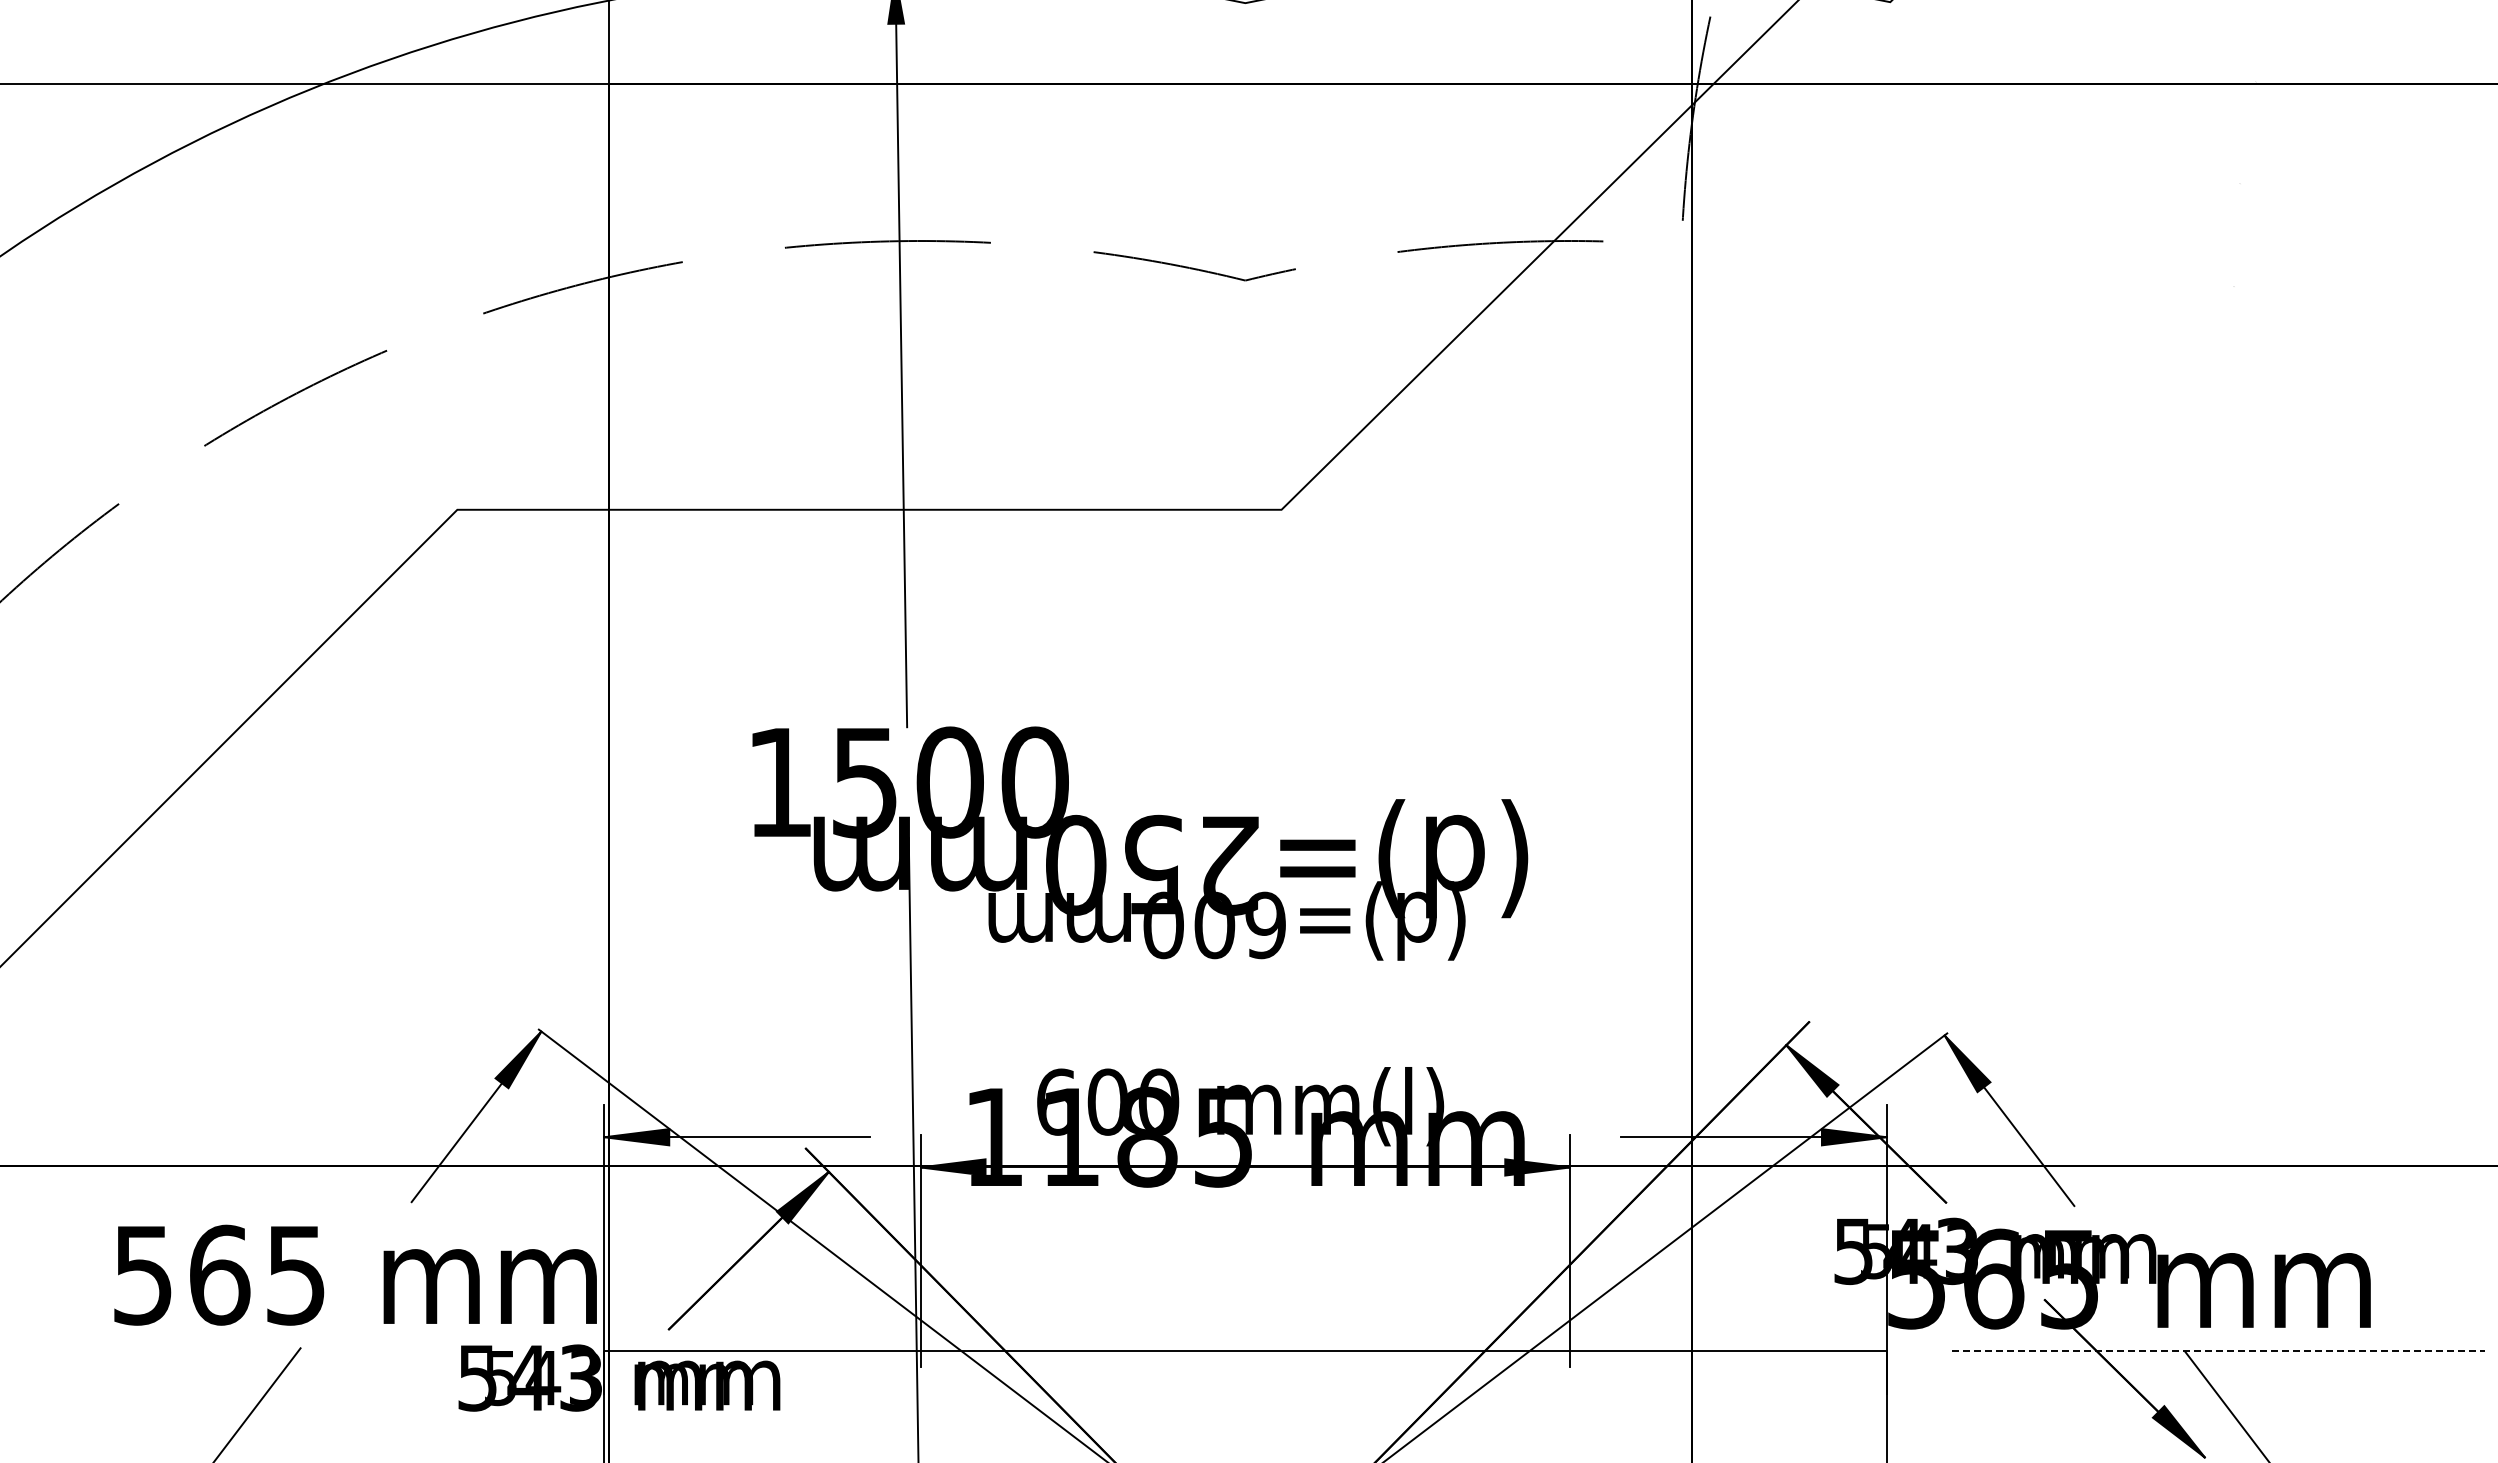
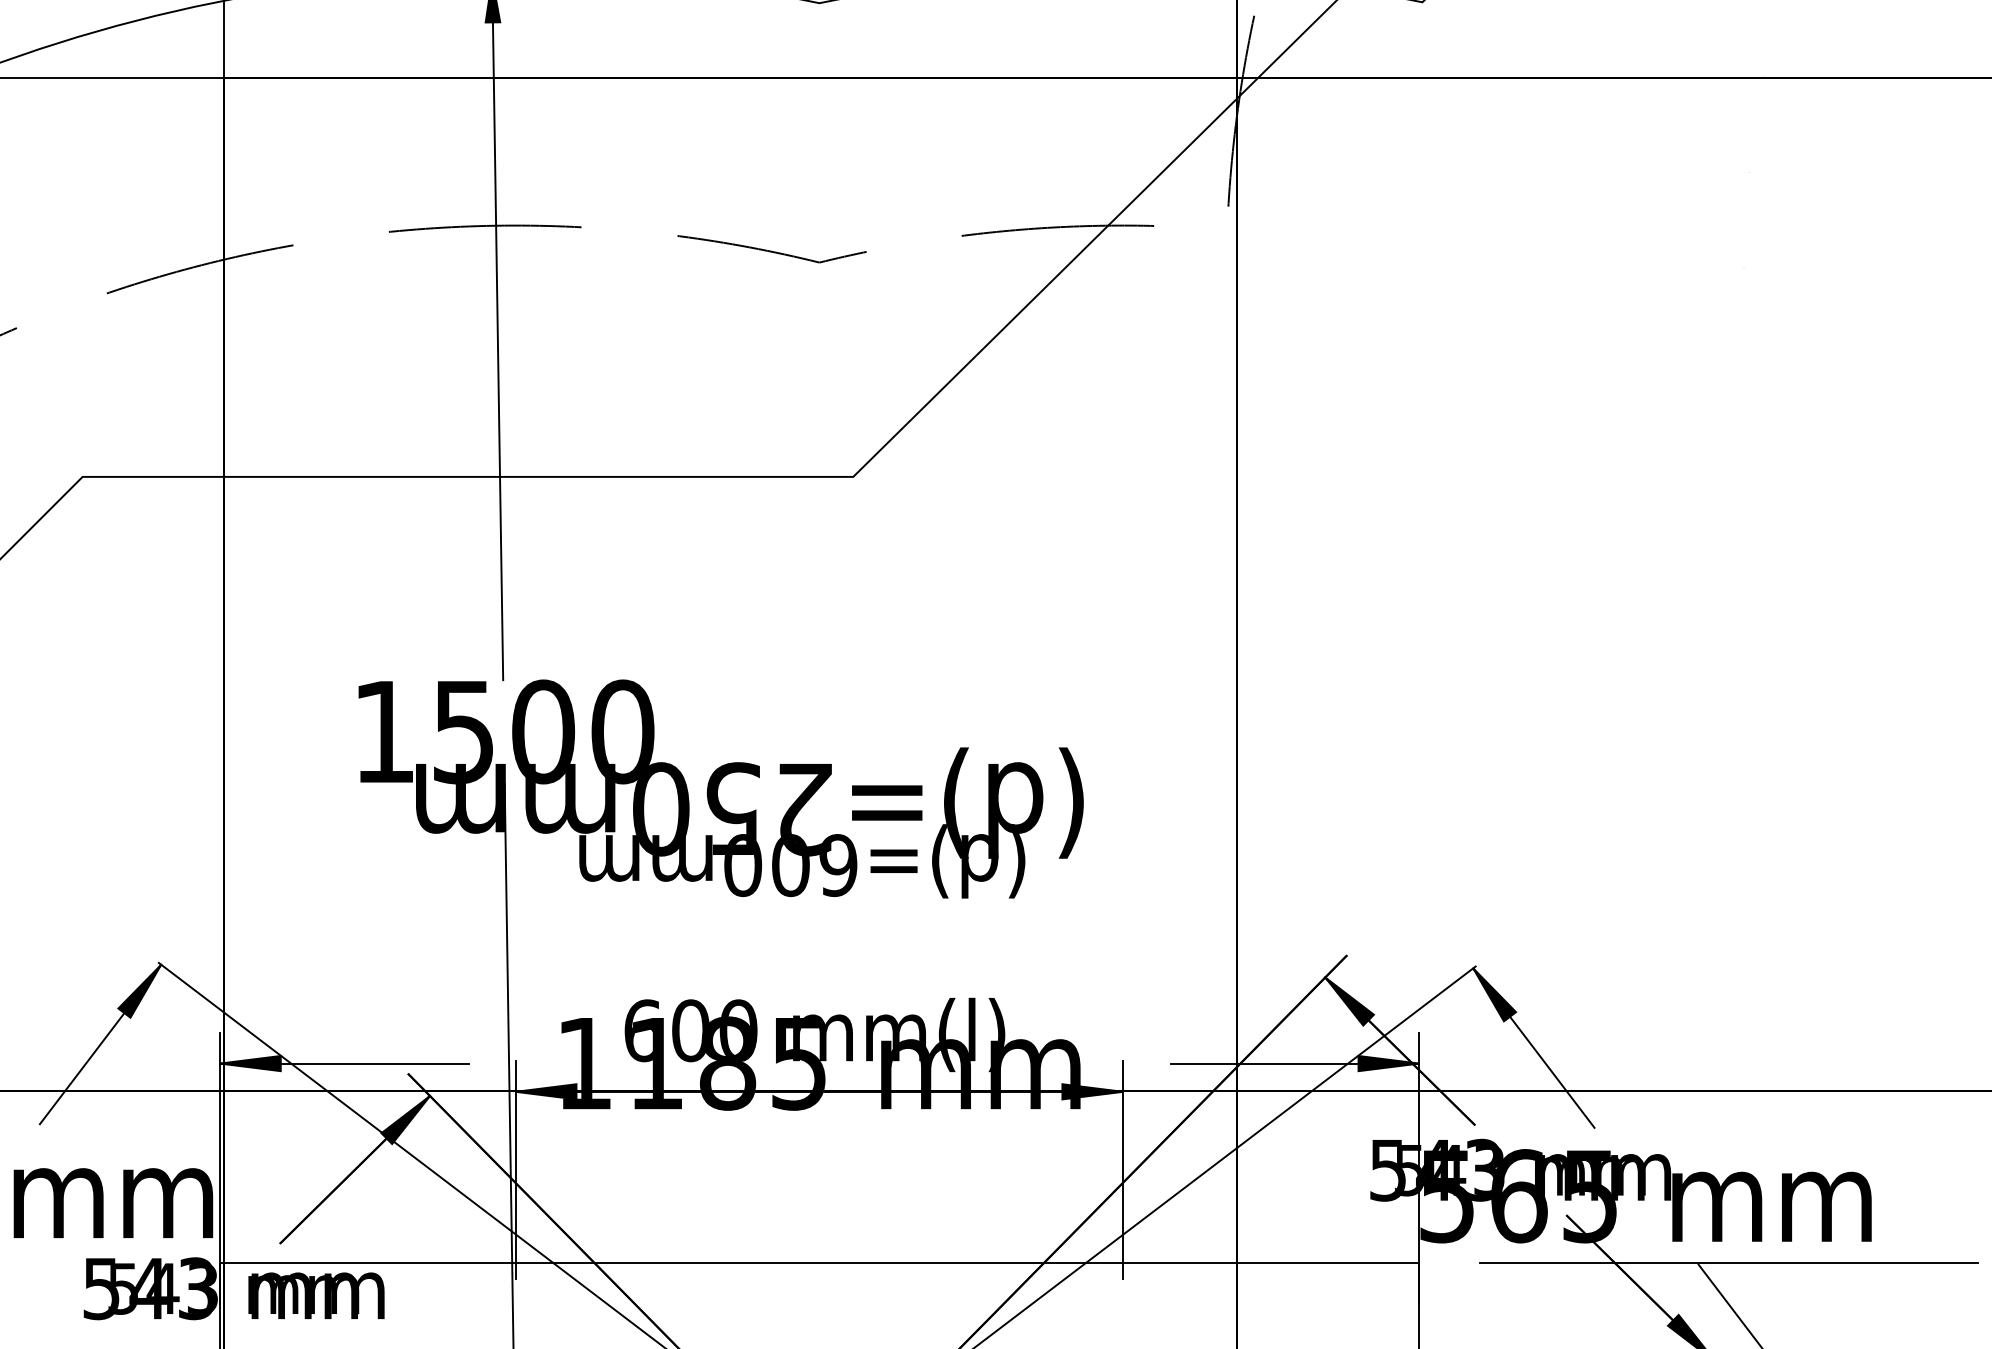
line: (2218, 1350) -> (1729, 1262), dashed -> solid

